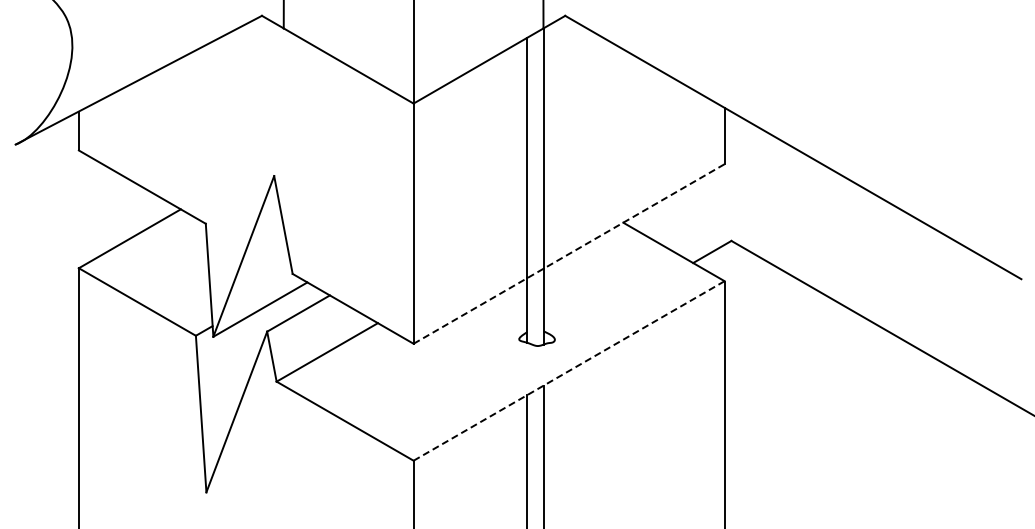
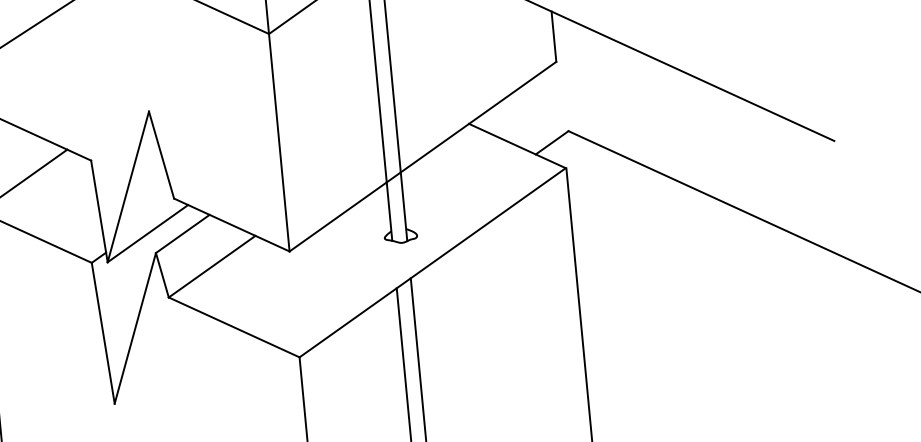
line: (569, 253) -> (422, 156), dashed -> solid
line: (569, 370) -> (432, 262), dashed -> solid

